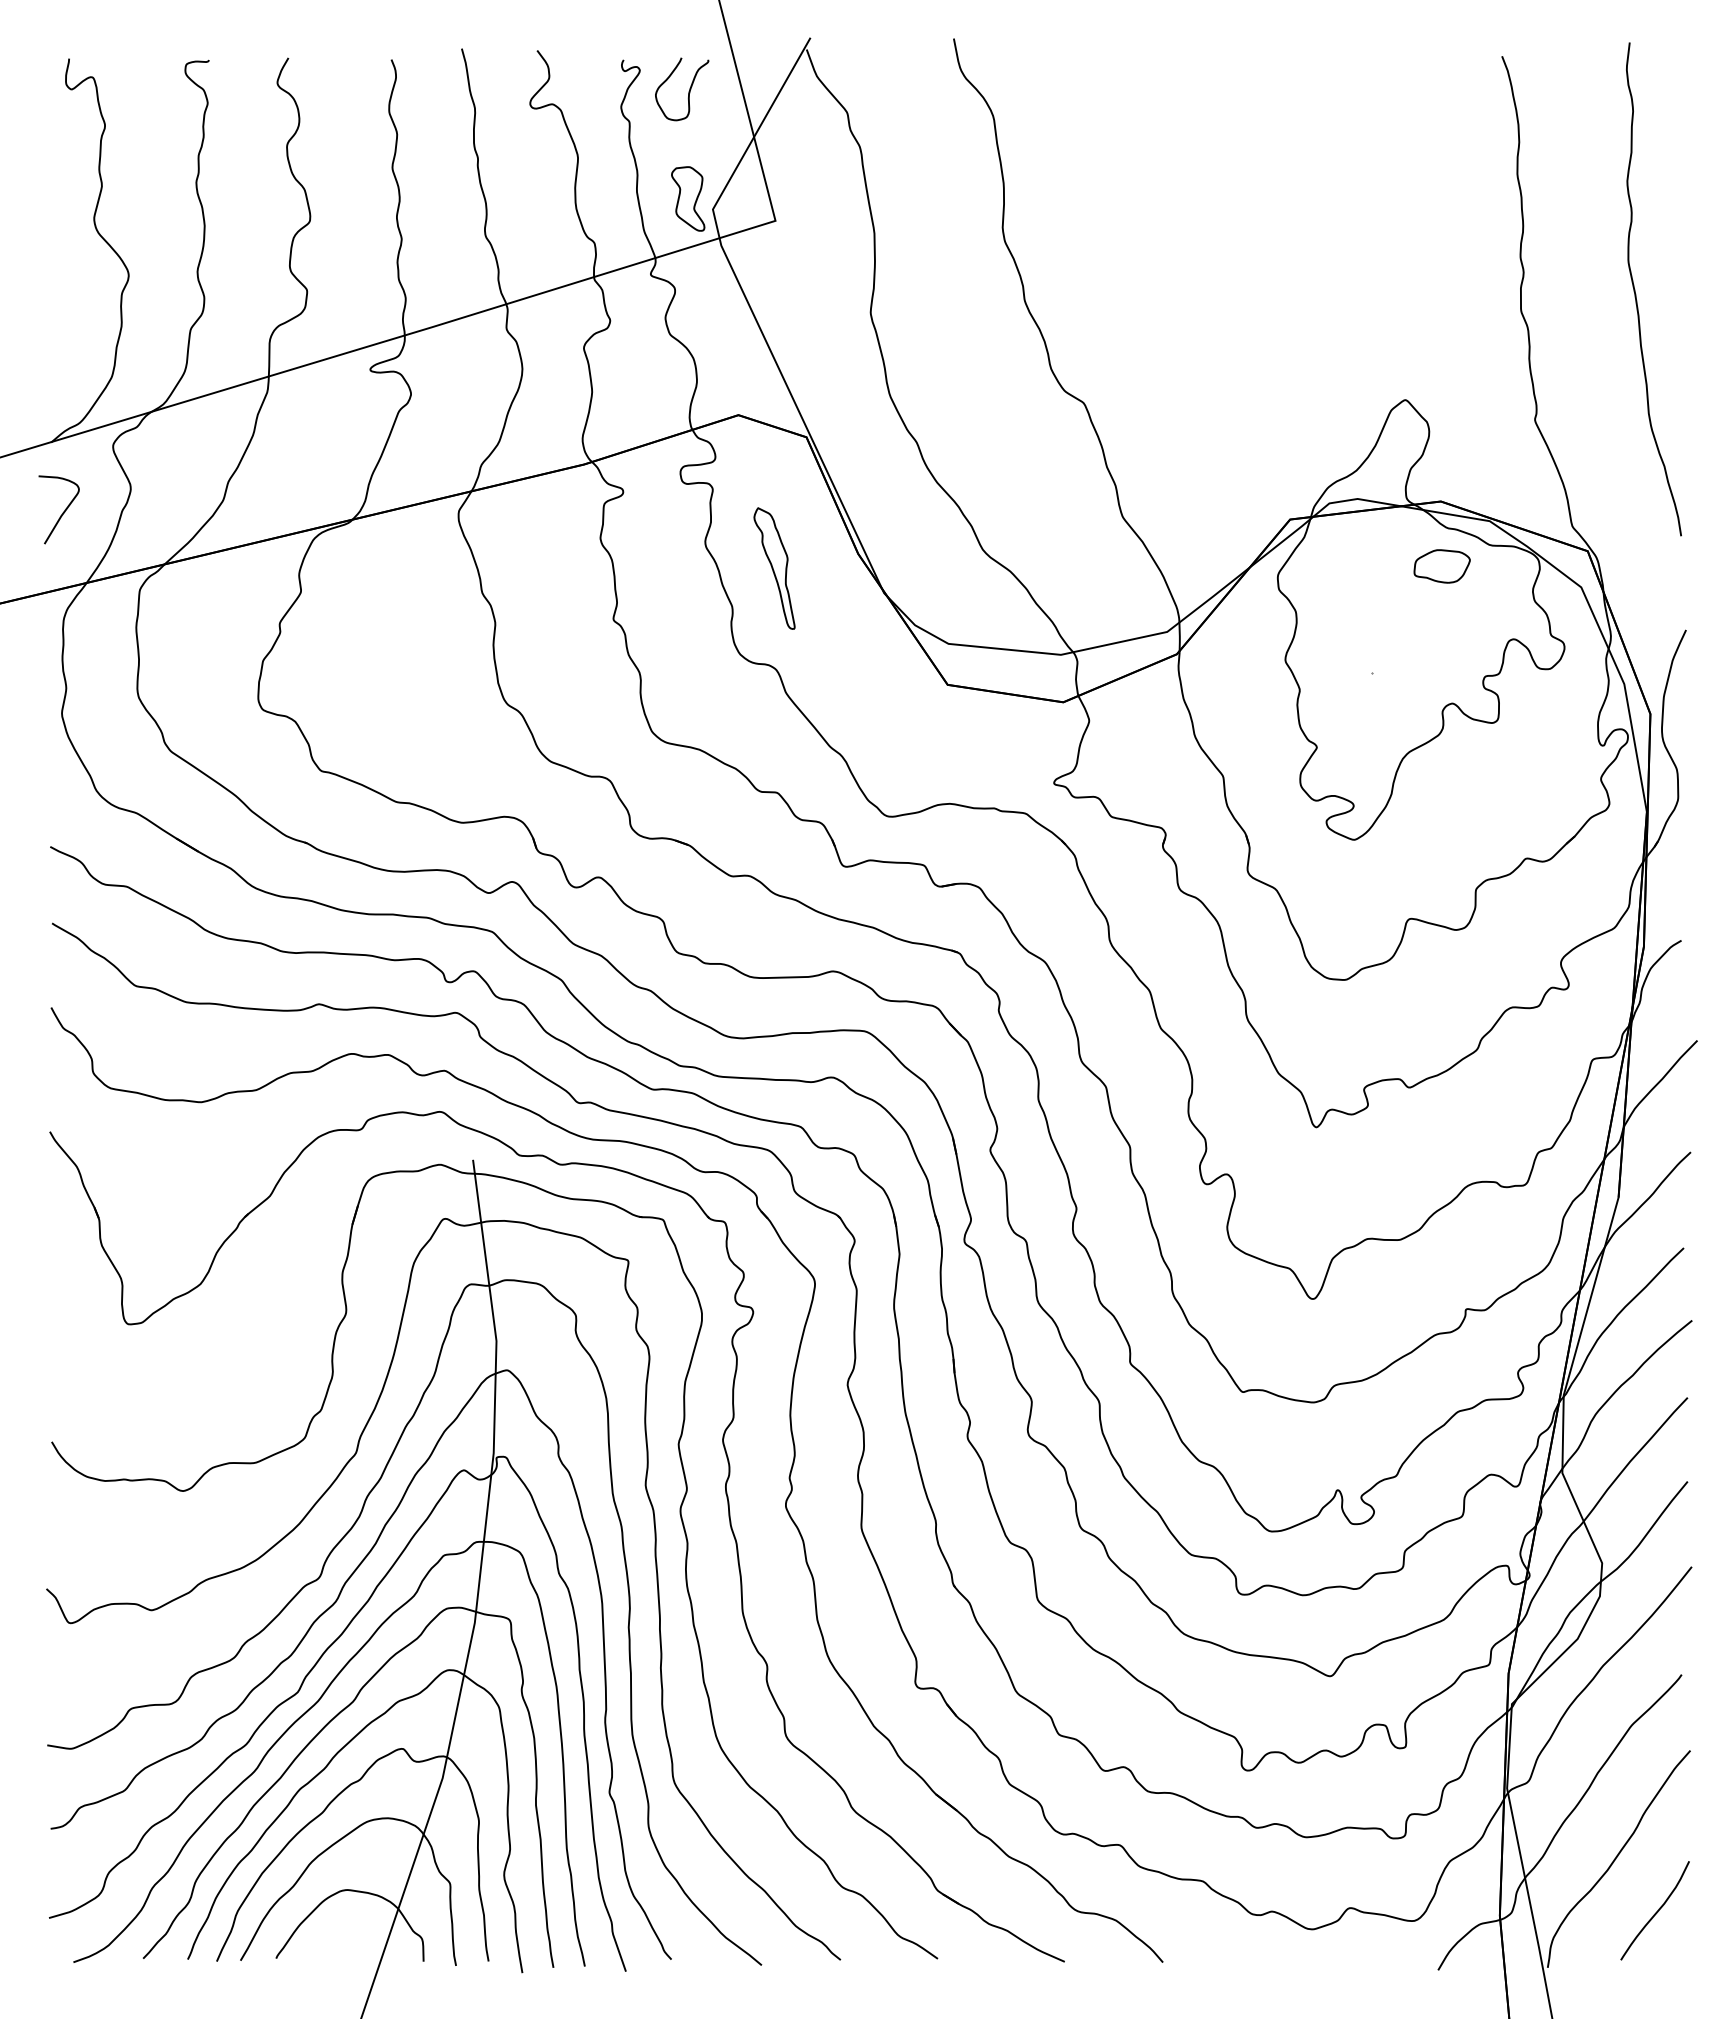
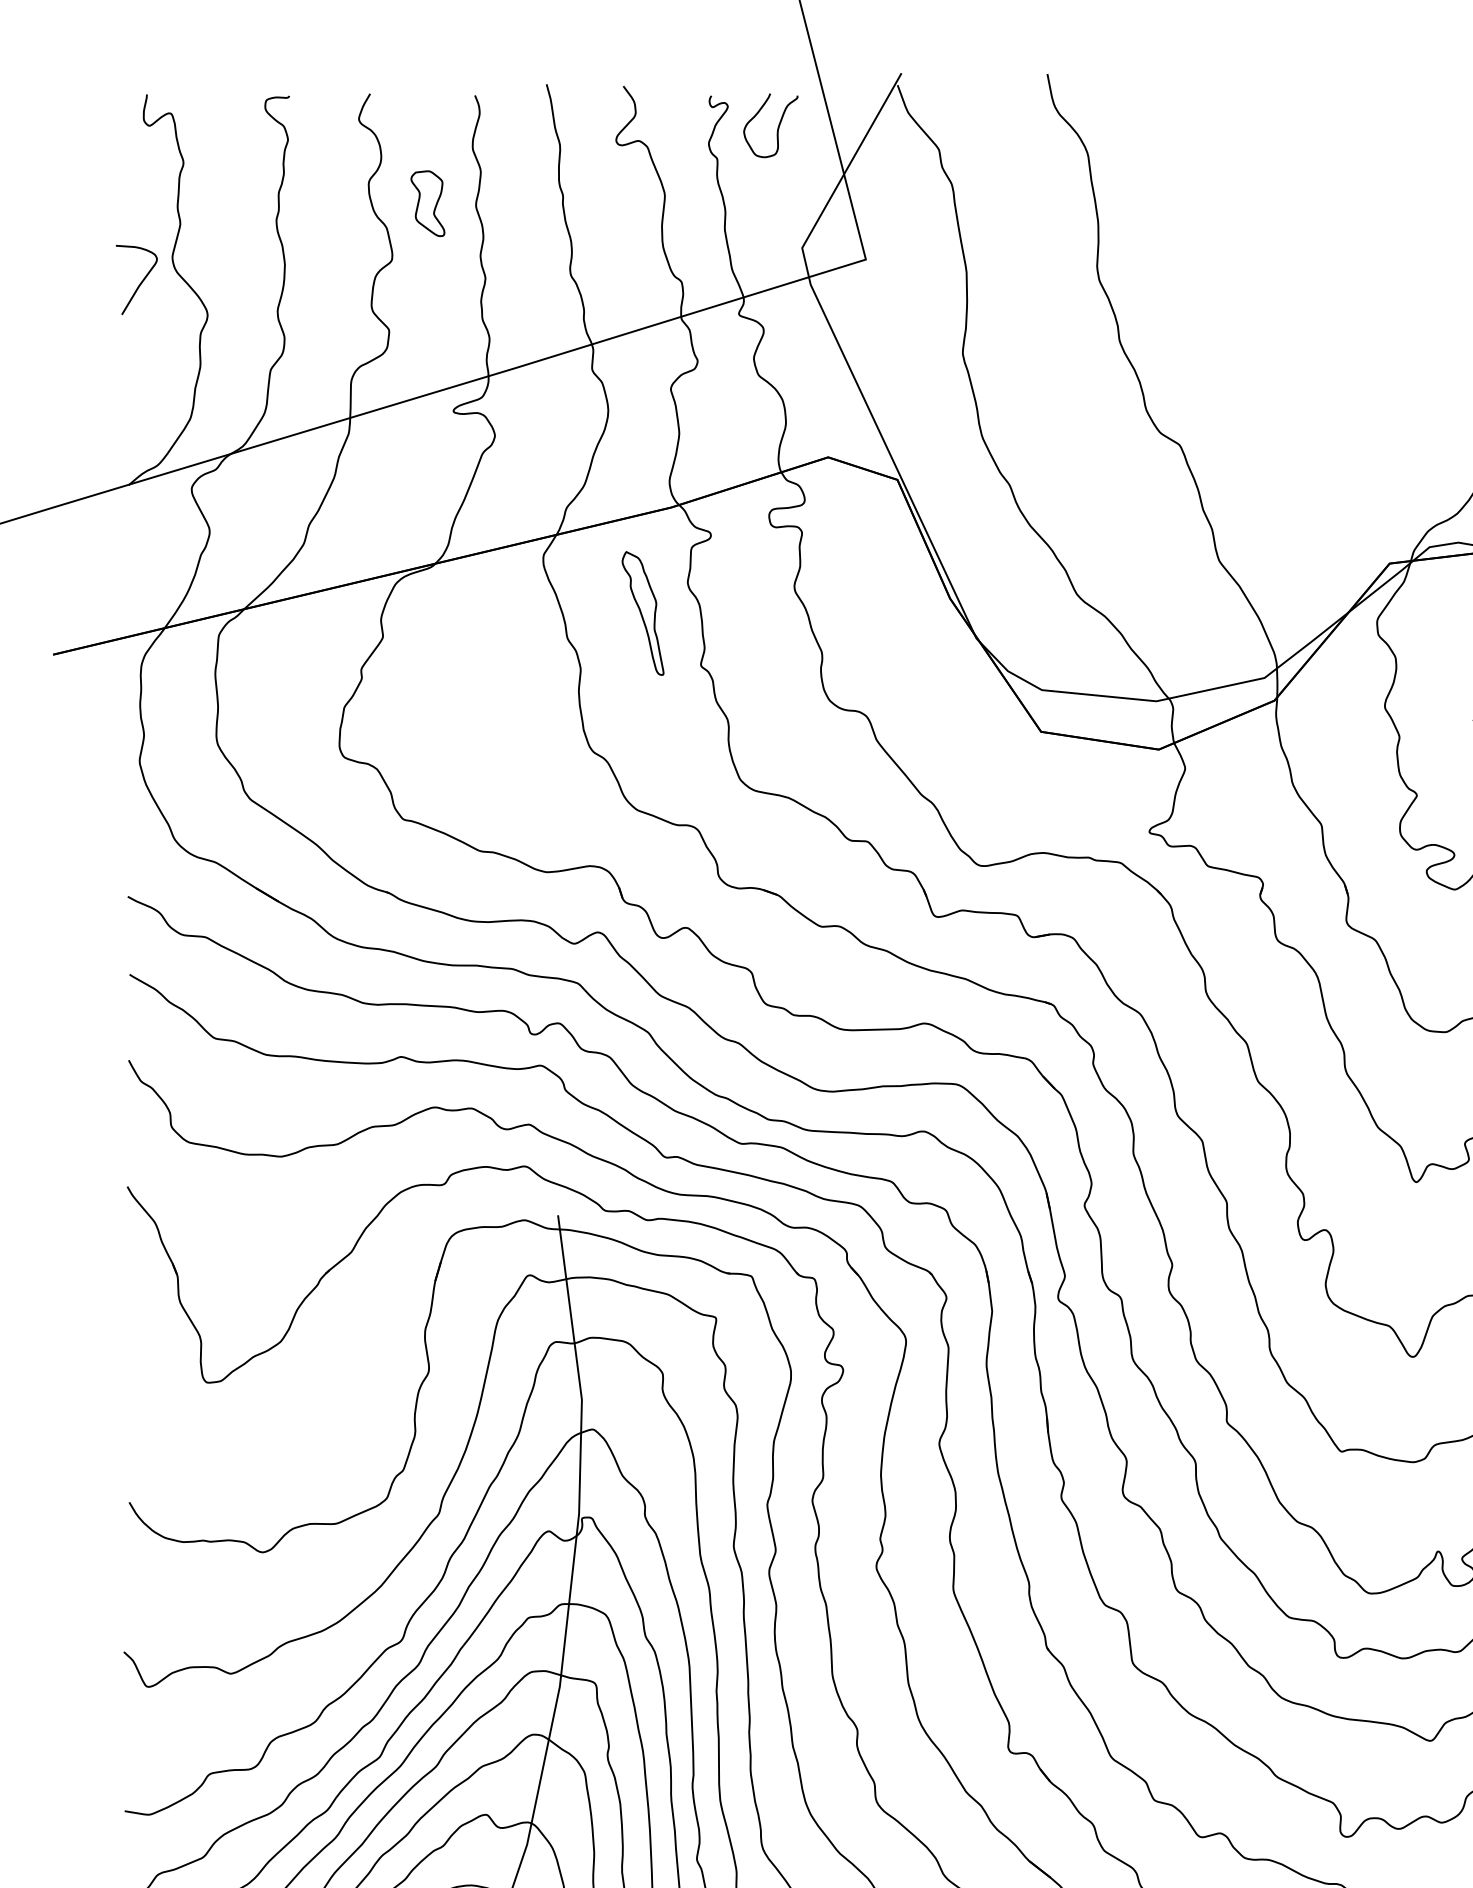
part: (688, 198) -> (428, 203), moved
curve: (62, 512) -> (140, 282), moved
part: (774, 568) -> (642, 613), moved

